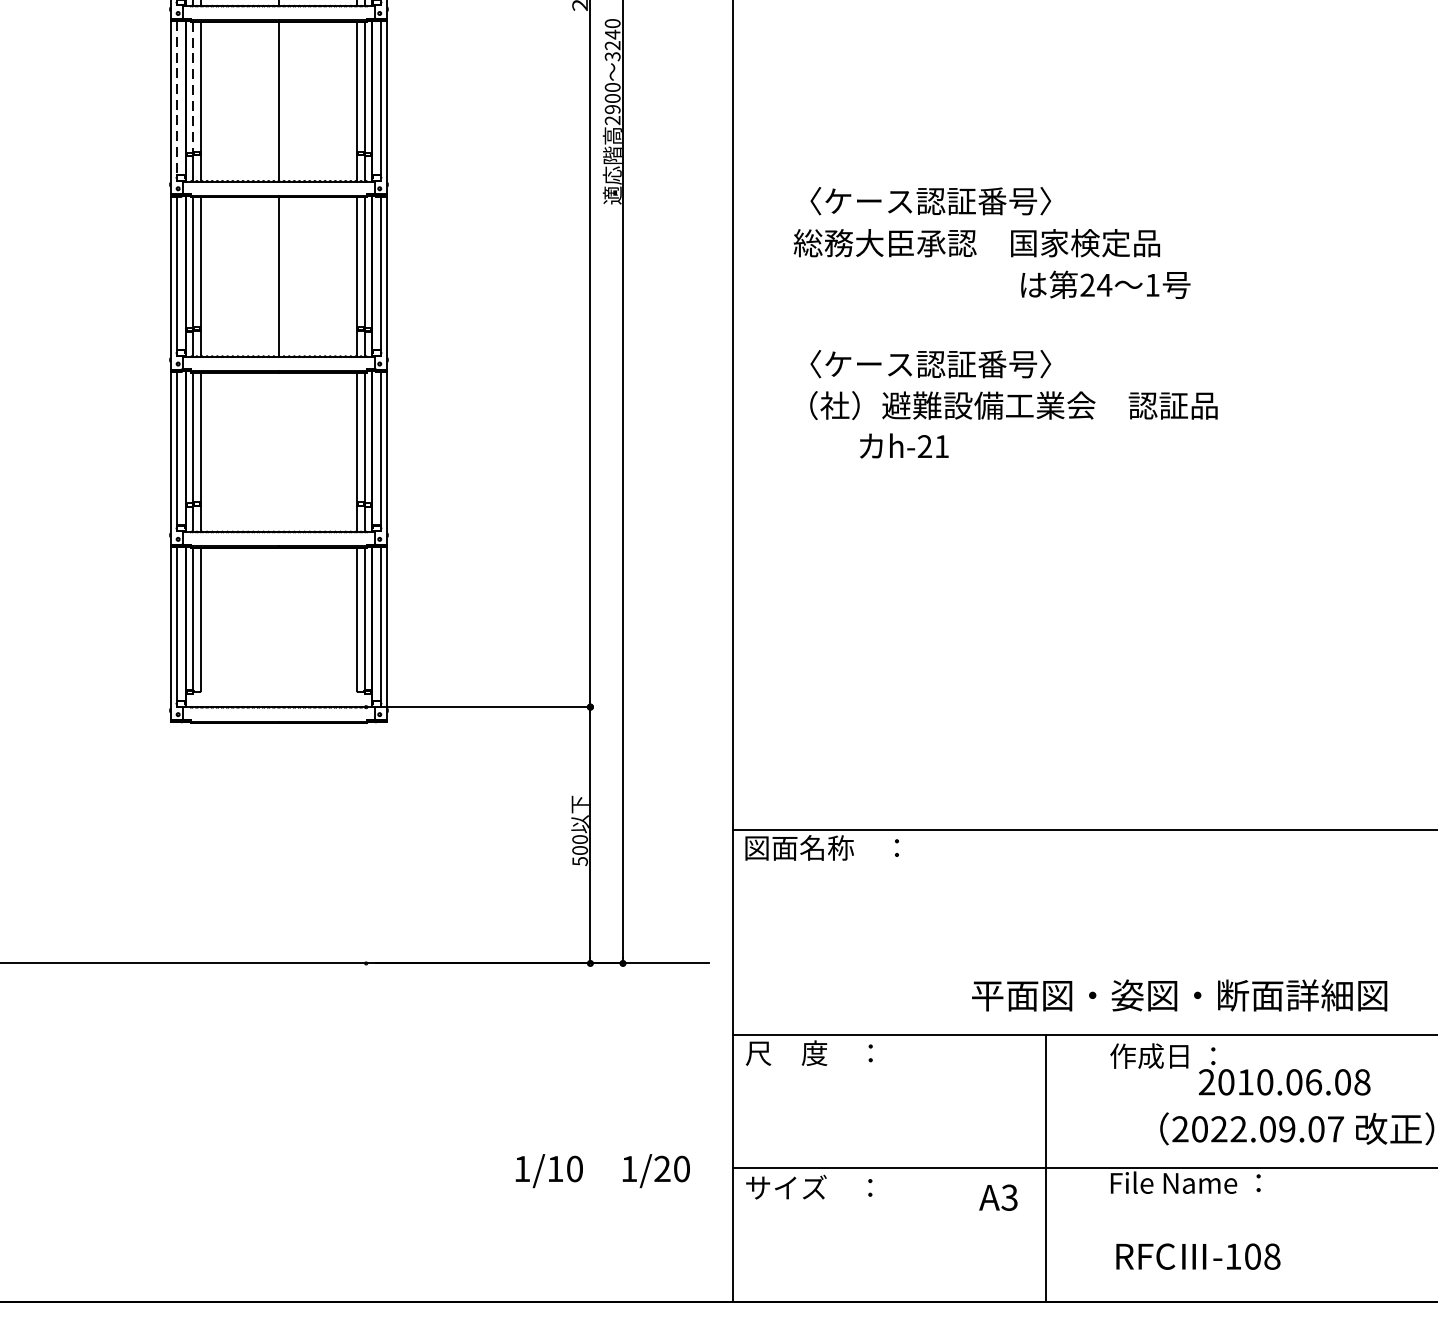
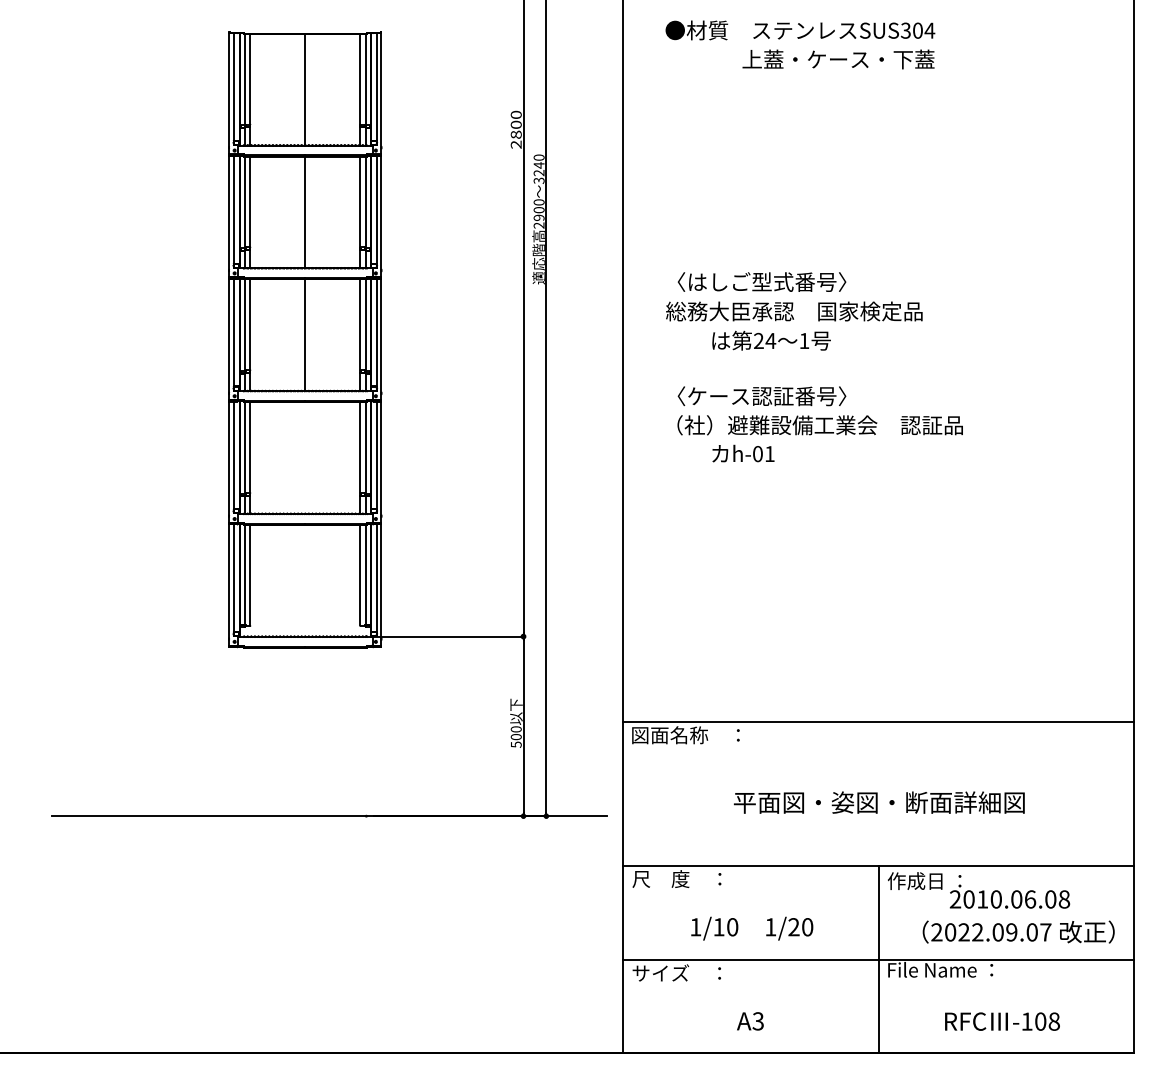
line: (192, 87) -> (244, 202), dashed -> solid
line: (176, 97) -> (233, 209), dashed -> solid
text: (900, 200) -> (740, 281), 〈ケース認証番号〉 -> 〈はしご型式番号〉
text: (1105, 284) -> (771, 340), moved
text: (924, 447) -> (757, 454), h-21 -> h-01
text: (1179, 995) -> (879, 802), moved
line: (1045, 1167) -> (878, 959), moved
text: (603, 1170) -> (752, 928), moved
text: (998, 1197) -> (750, 1021), moved
text: (1198, 1256) -> (1002, 1021), moved

